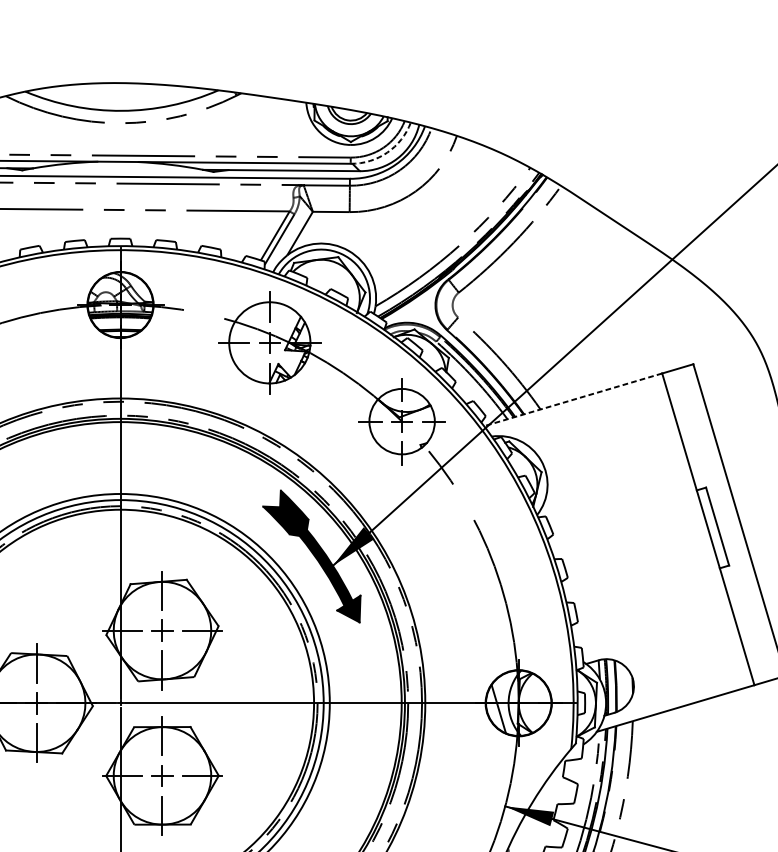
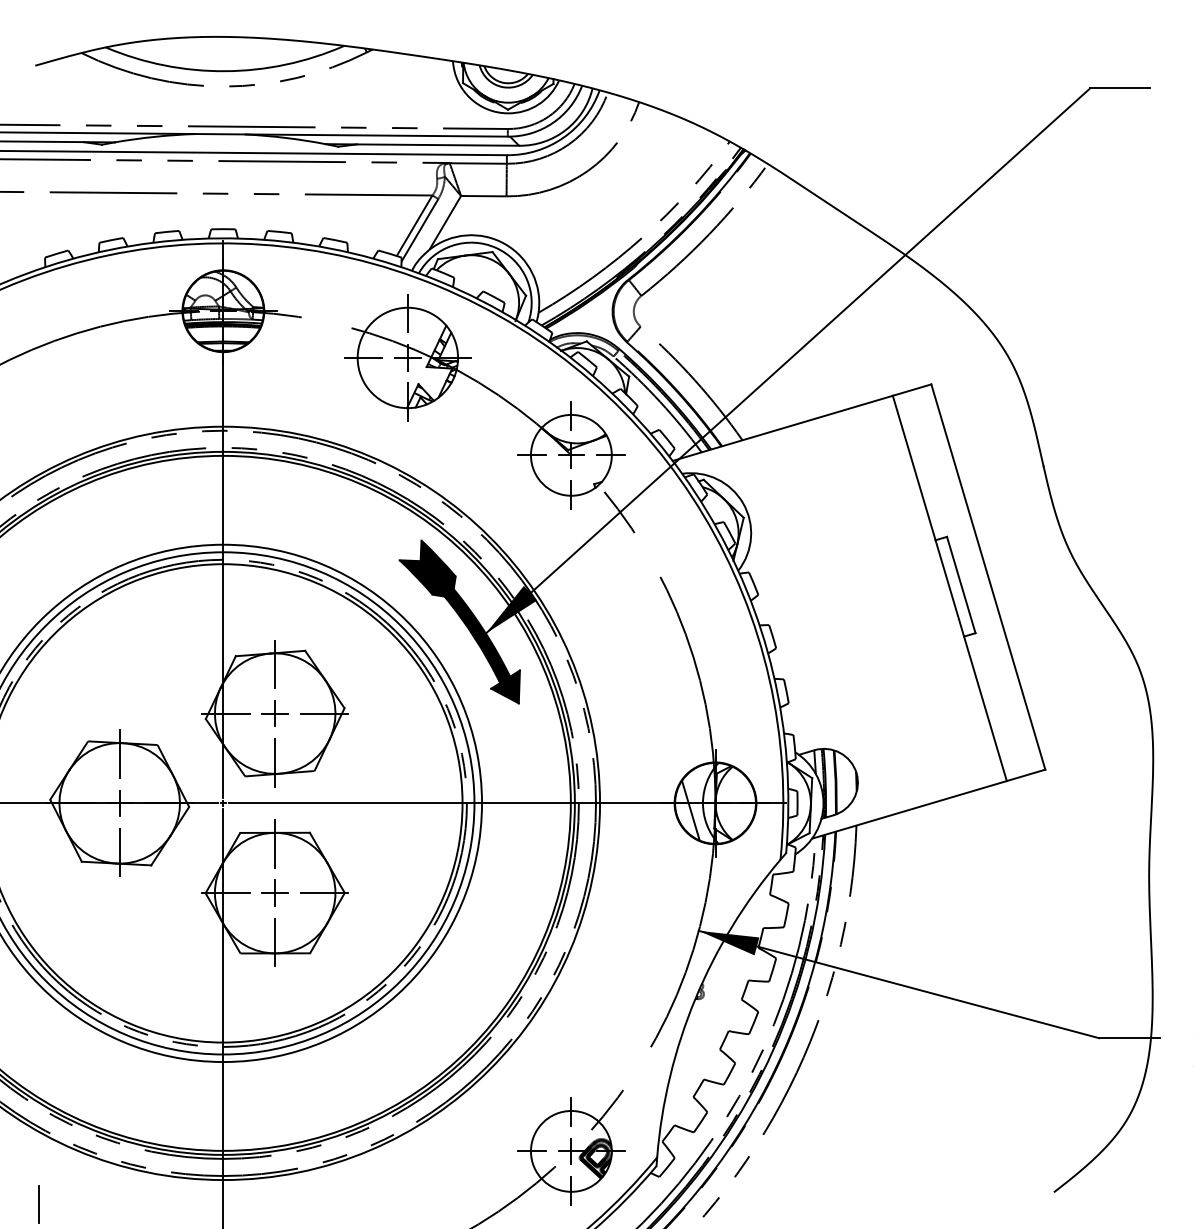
arc: (387, 152) -> (553, 122), dashed -> solid
line: (572, 399) -> (782, 428), dashed -> solid

